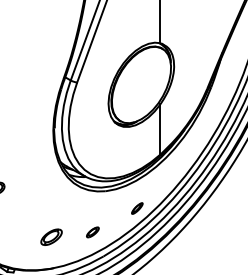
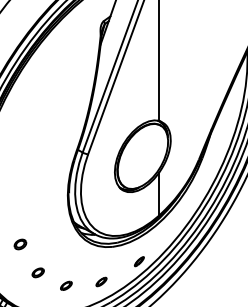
part: (17, 221) -> (37, 272), added
part: (51, 236) -> (66, 285), size x0.62

